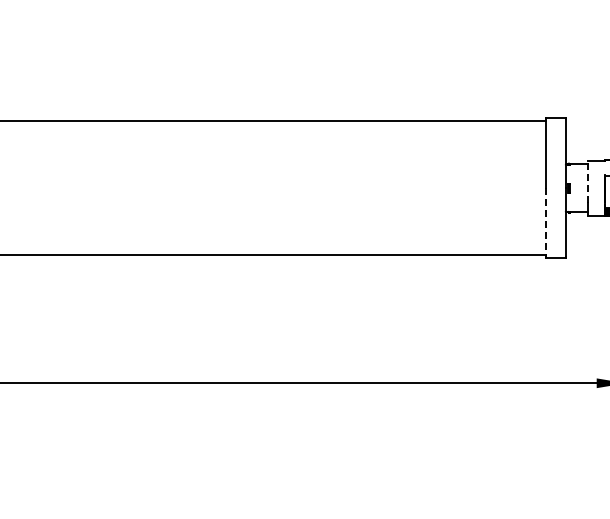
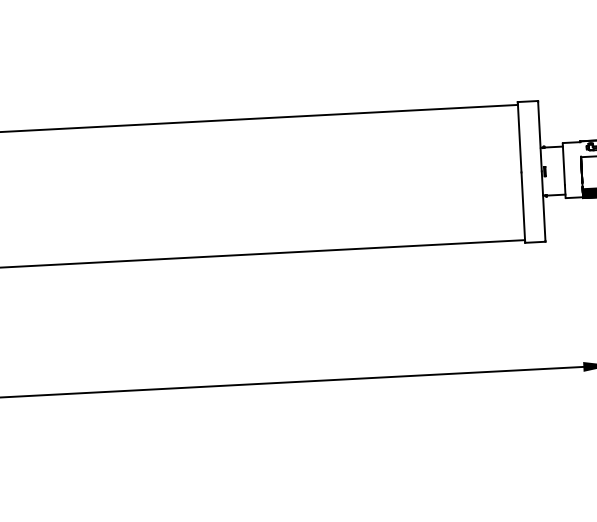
line: (587, 182) -> (563, 164), dashed -> solid
line: (545, 222) -> (523, 207), dashed -> solid

